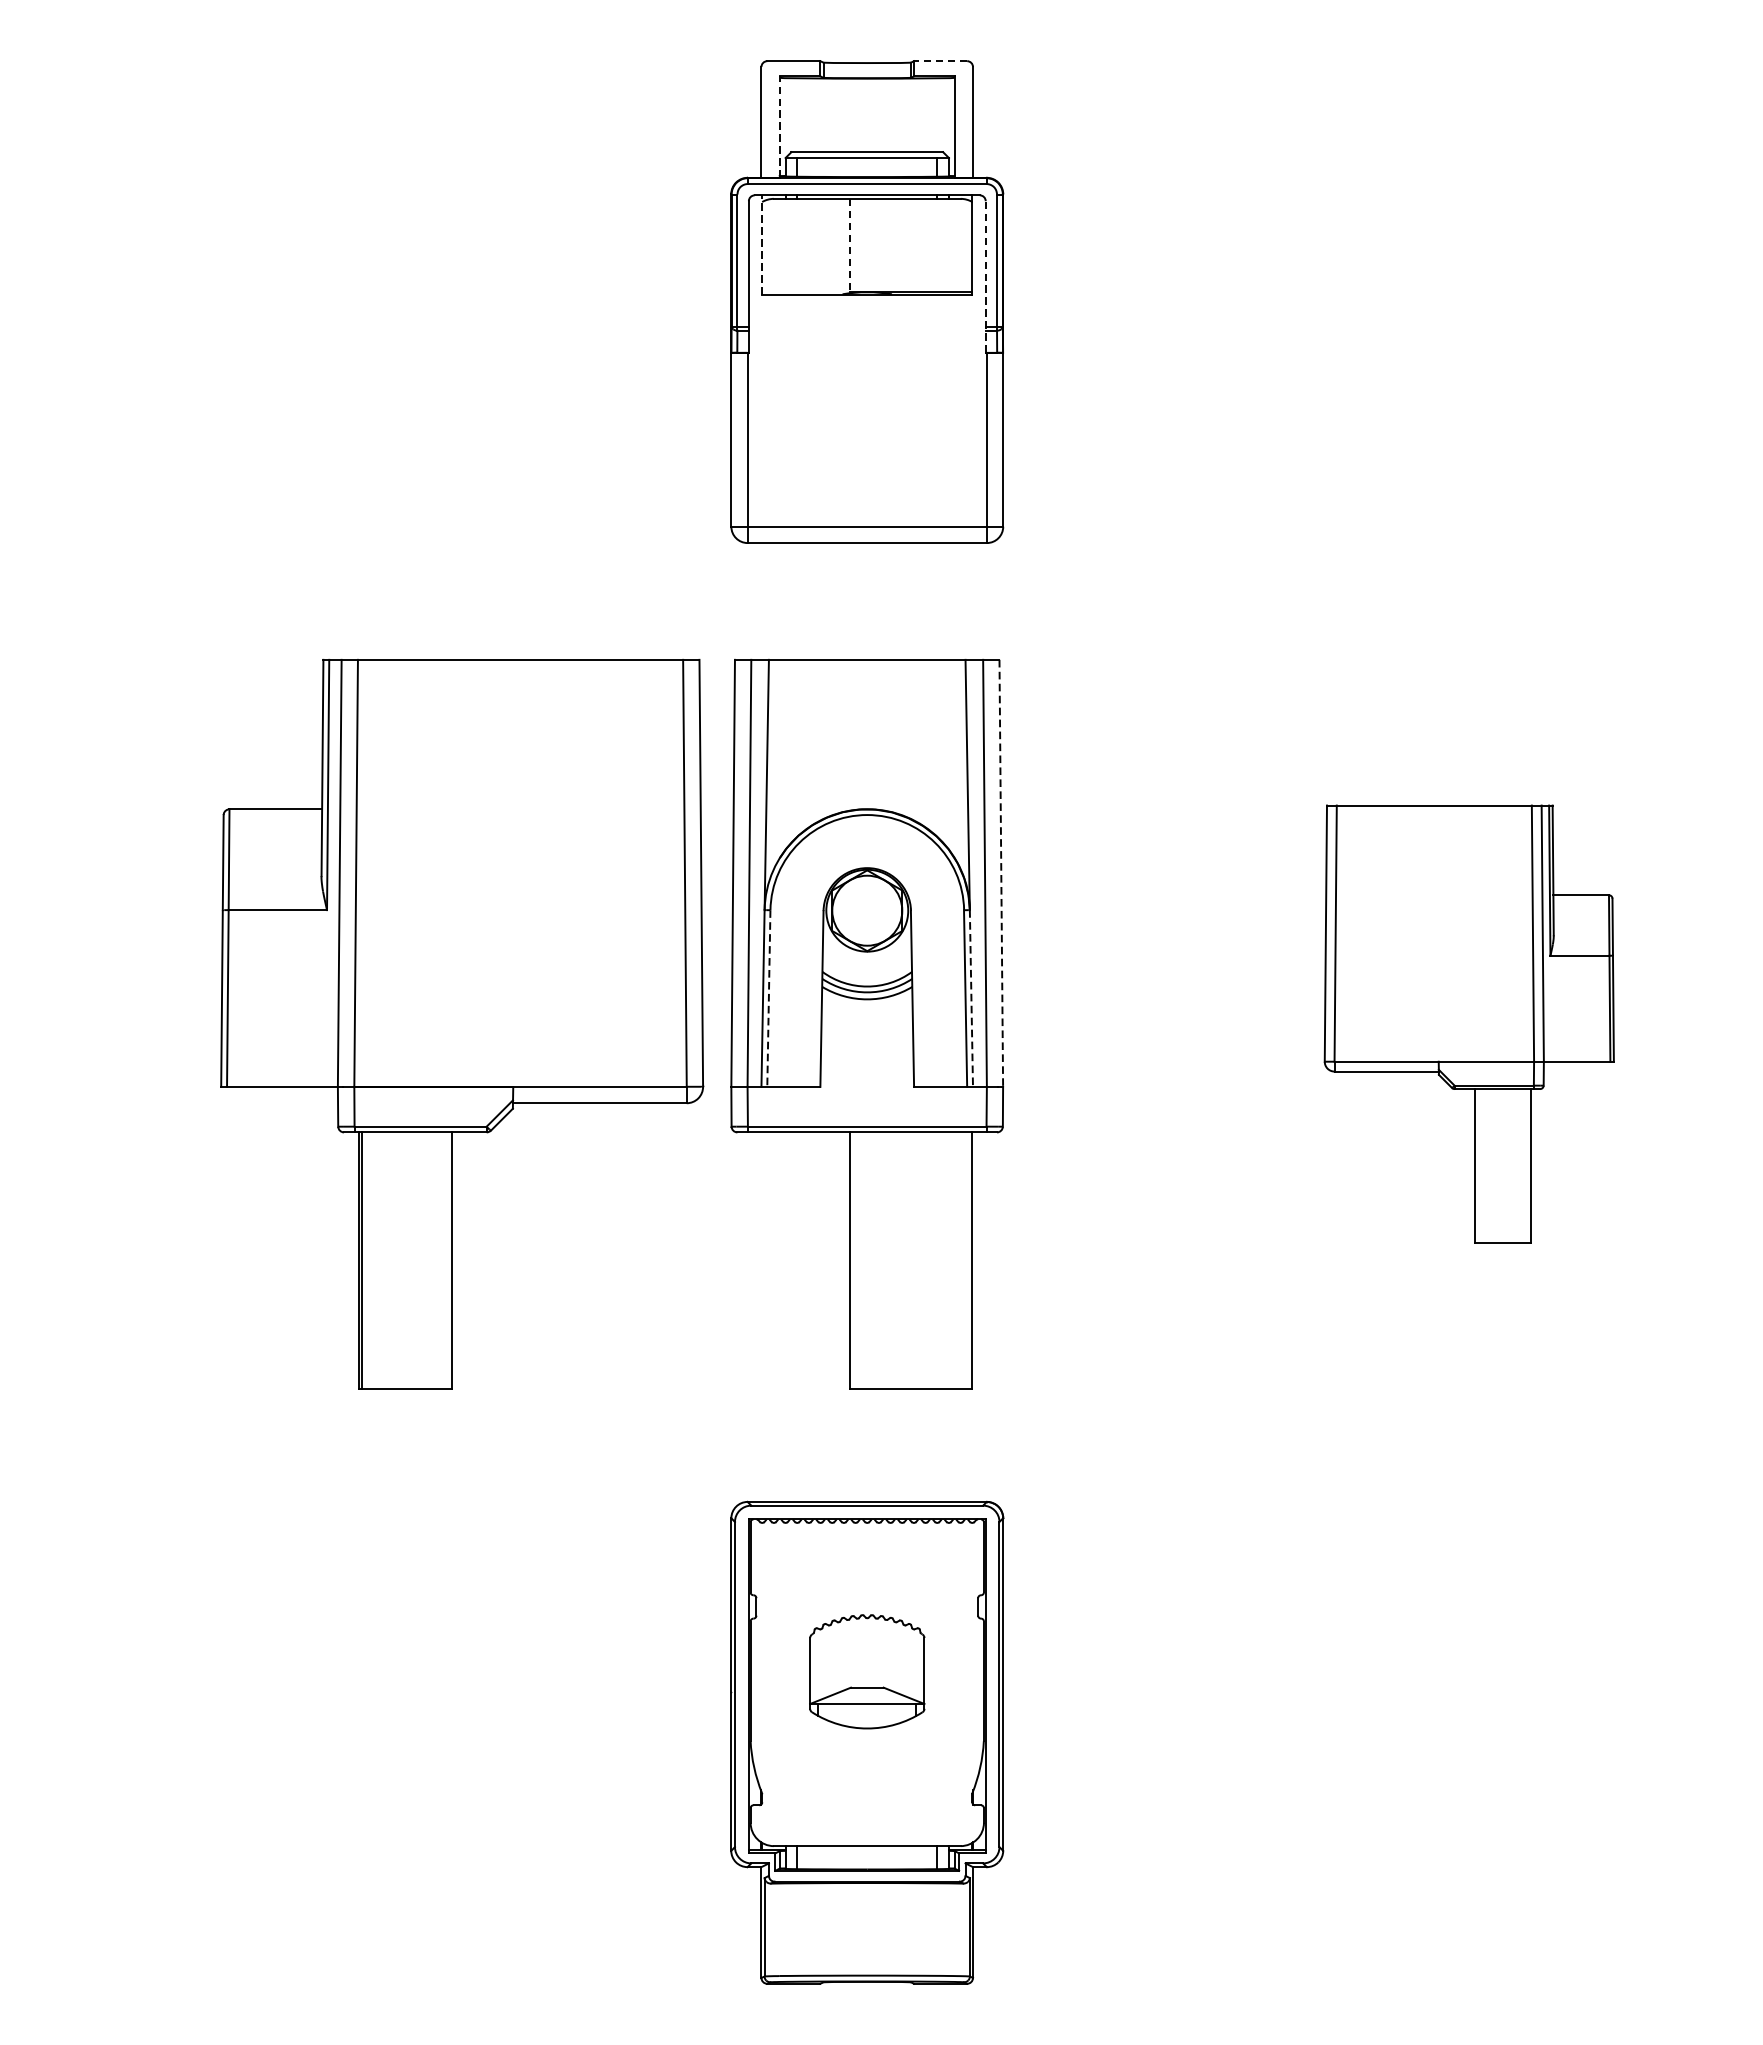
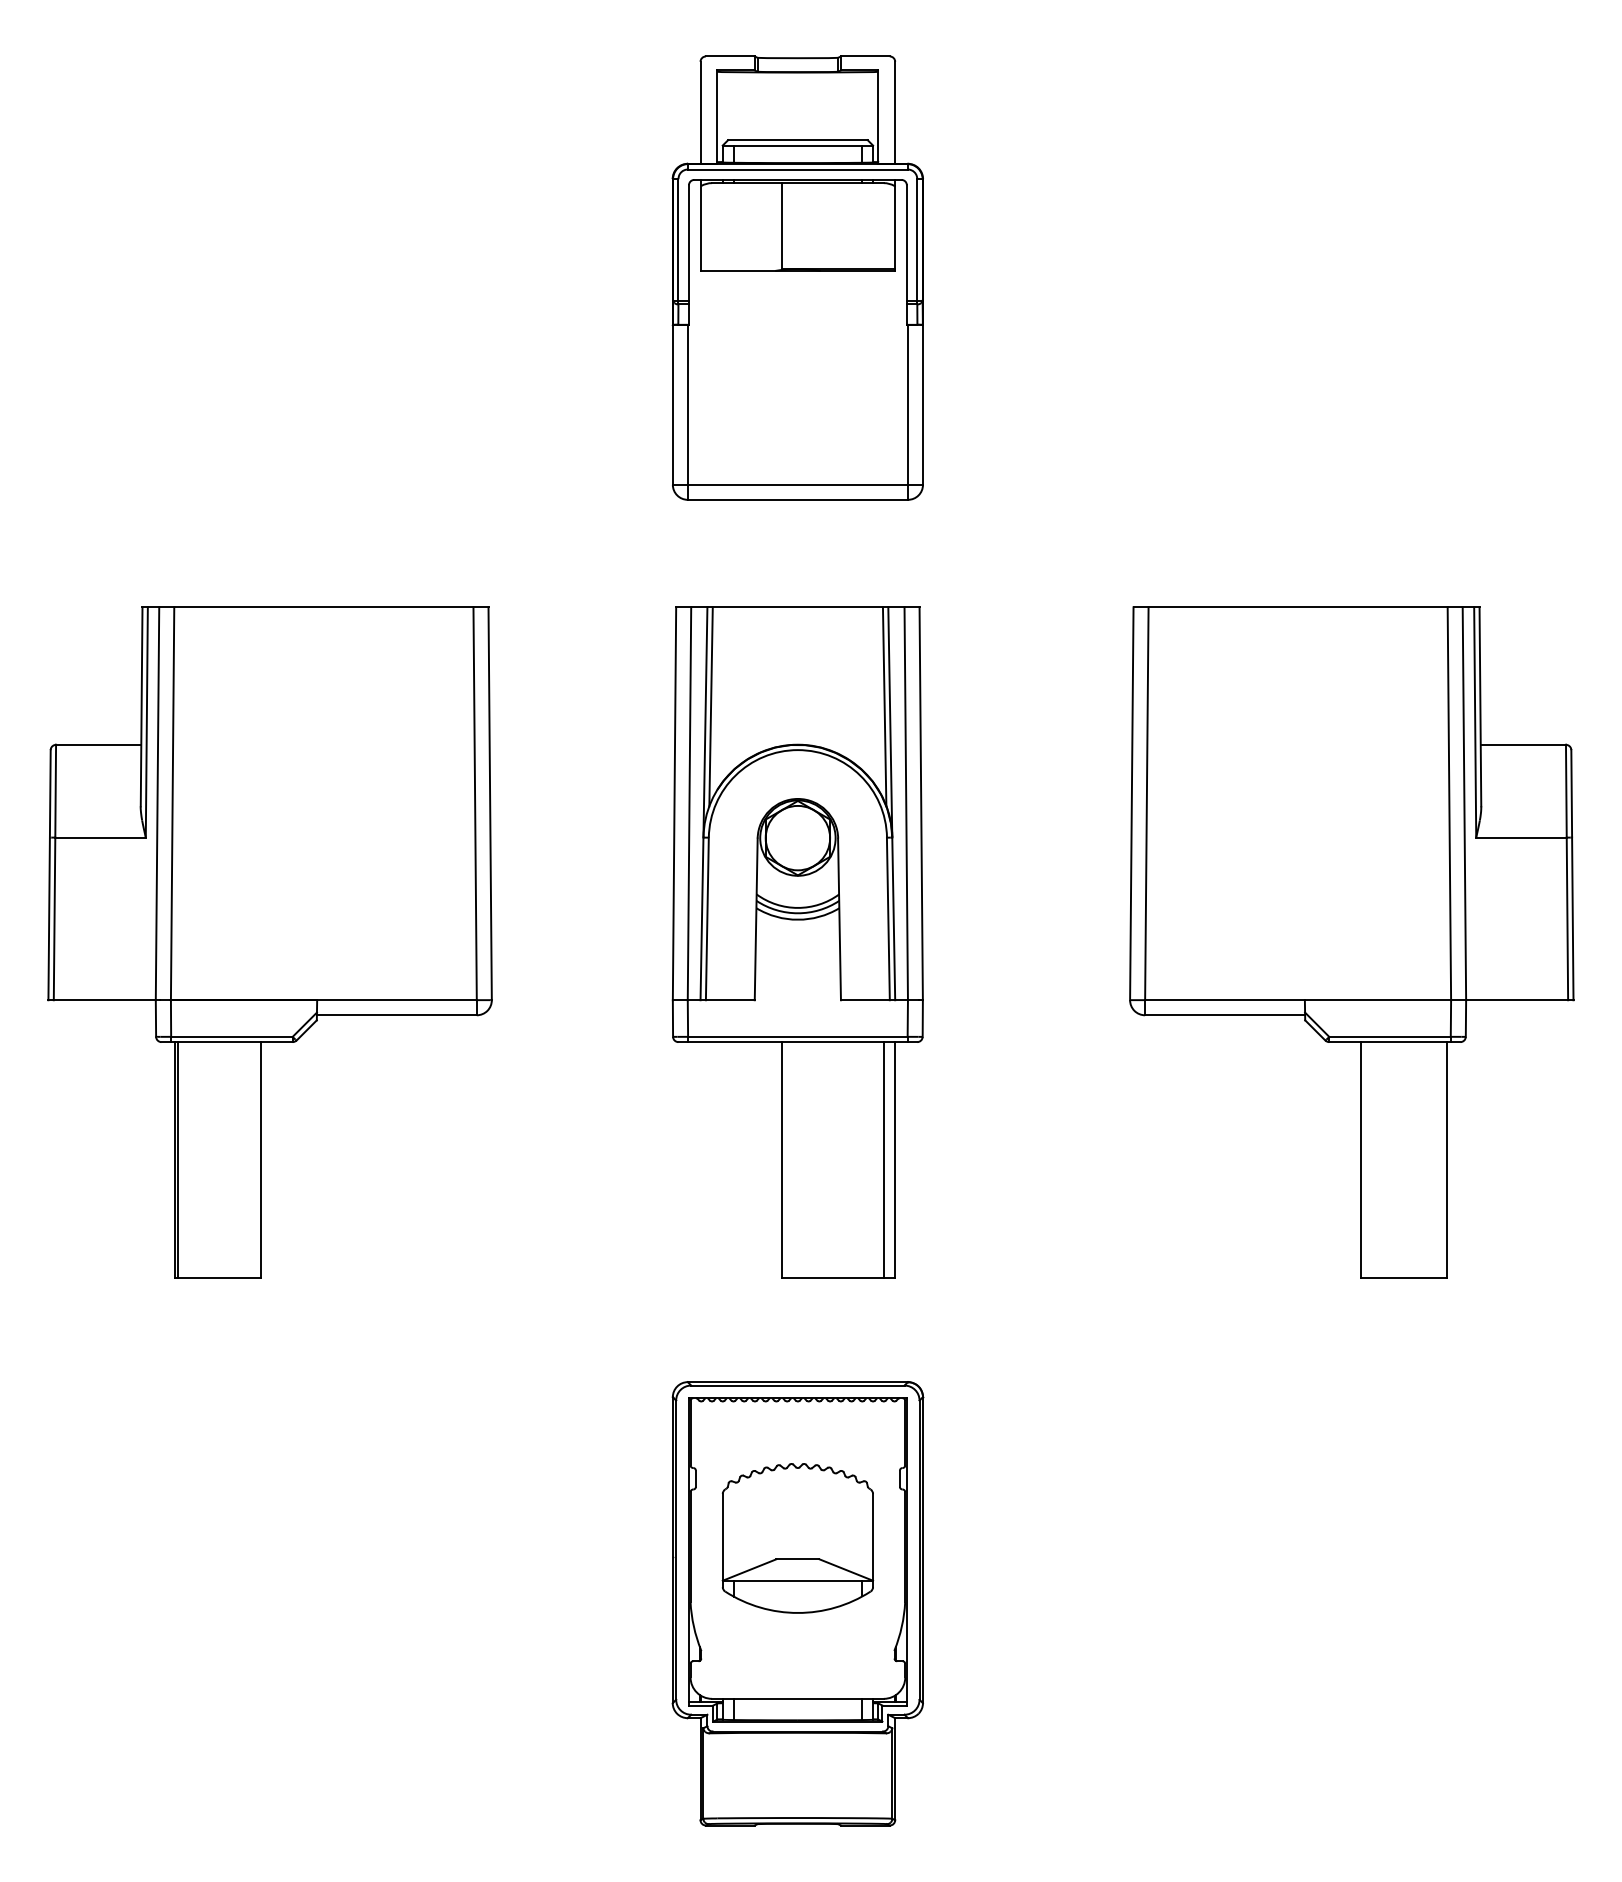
line: (939, 61) -> (864, 56), dashed -> solid
line: (779, 127) -> (717, 117), dashed -> solid
line: (762, 244) -> (701, 225), dashed -> solid
line: (849, 245) -> (781, 226), dashed -> solid
line: (985, 277) -> (906, 255), dashed -> solid
line: (772, 767) -> (710, 706), added
line: (961, 767) -> (884, 706), added
line: (1001, 874) -> (921, 804), dashed -> solid
line: (769, 999) -> (707, 919), dashed -> solid
line: (971, 999) -> (893, 919), dashed -> solid
part: (461, 1024) -> (269, 942), moved
part: (1468, 1024) -> (1351, 942), size x1.67
line: (960, 1261) -> (883, 1160), added
part: (866, 1671) -> (797, 1538), size x1.43

